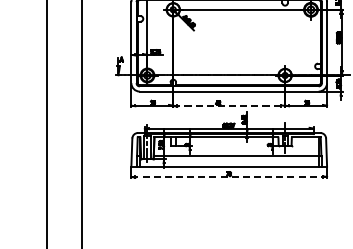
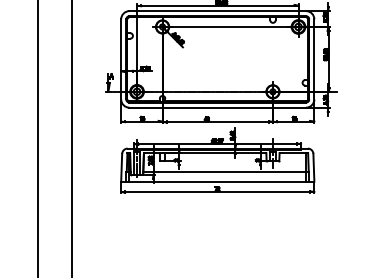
line: (229, 105) -> (218, 121), dashed -> solid
line: (228, 176) -> (217, 191), dashed -> solid

